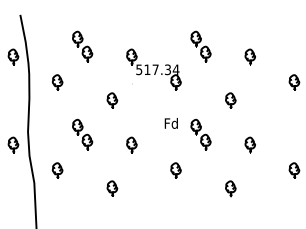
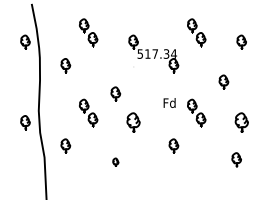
part: (112, 100) -> (115, 93), moved
part: (131, 144) -> (133, 122), size x1.4
part: (249, 144) -> (240, 122), size x1.4
part: (112, 188) -> (115, 162), size x0.6
part: (230, 188) -> (236, 159), moved

